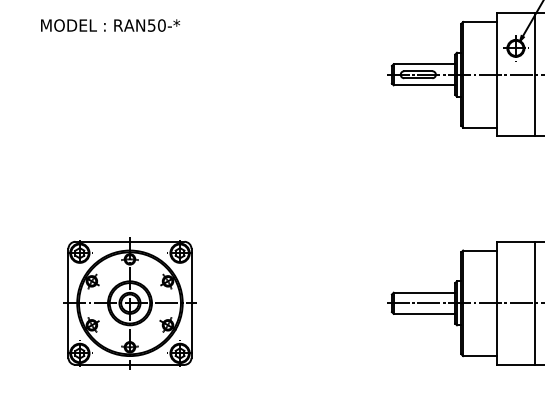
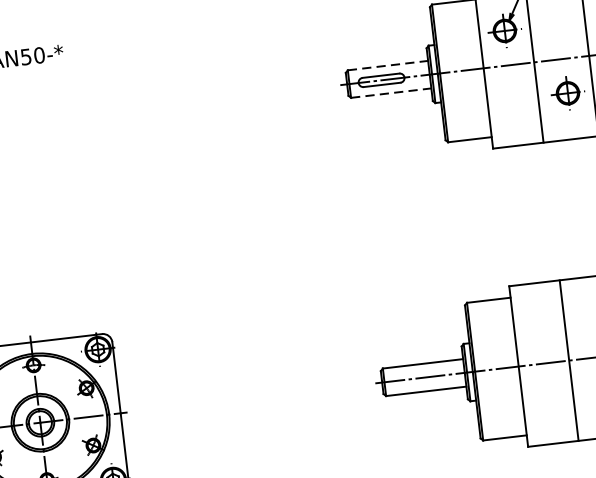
line: (424, 64) -> (388, 65), solid -> dashed
line: (424, 85) -> (391, 93), solid -> dashed

